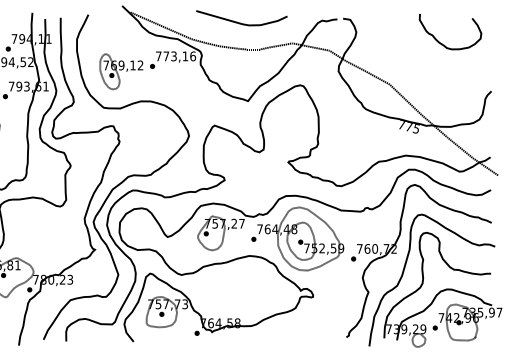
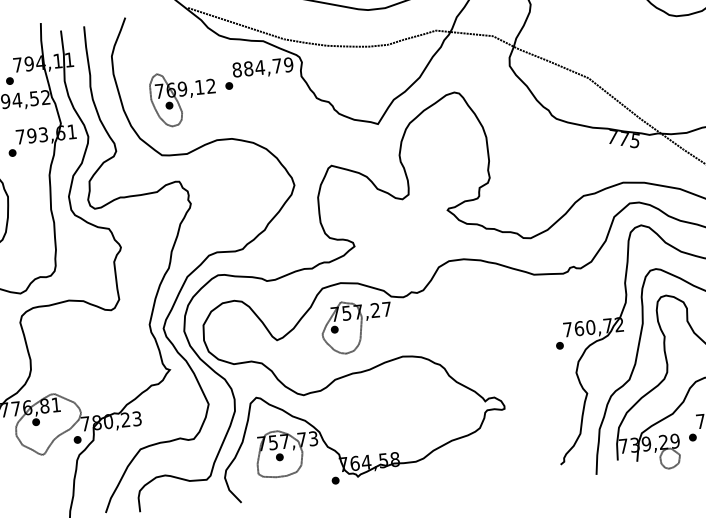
text: (175, 56) -> (262, 67), 773,16 -> 884,79
part: (297, 238) -> (472, 323), removed

